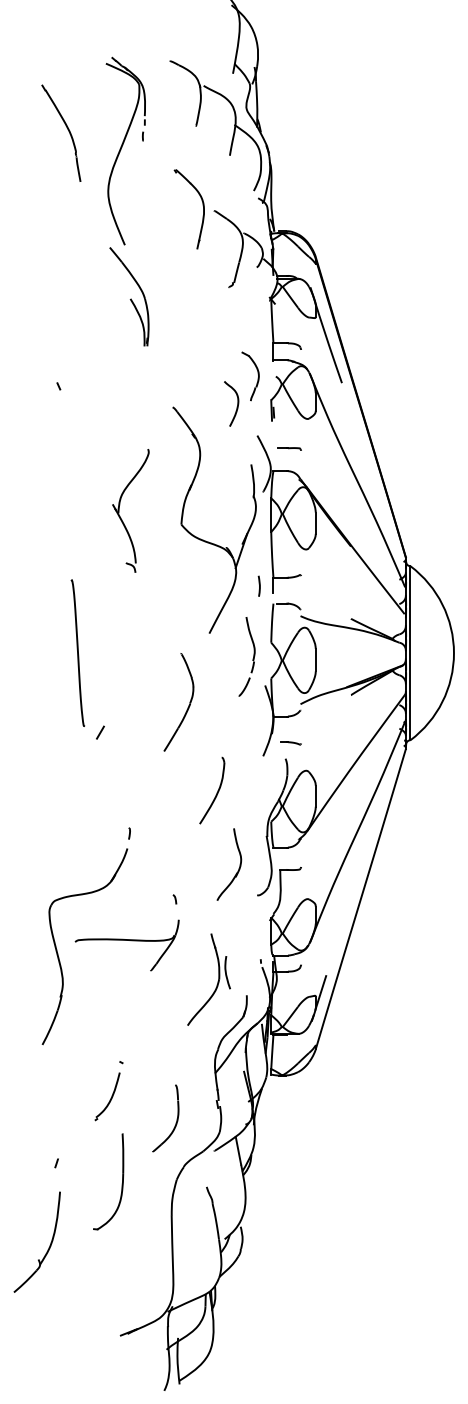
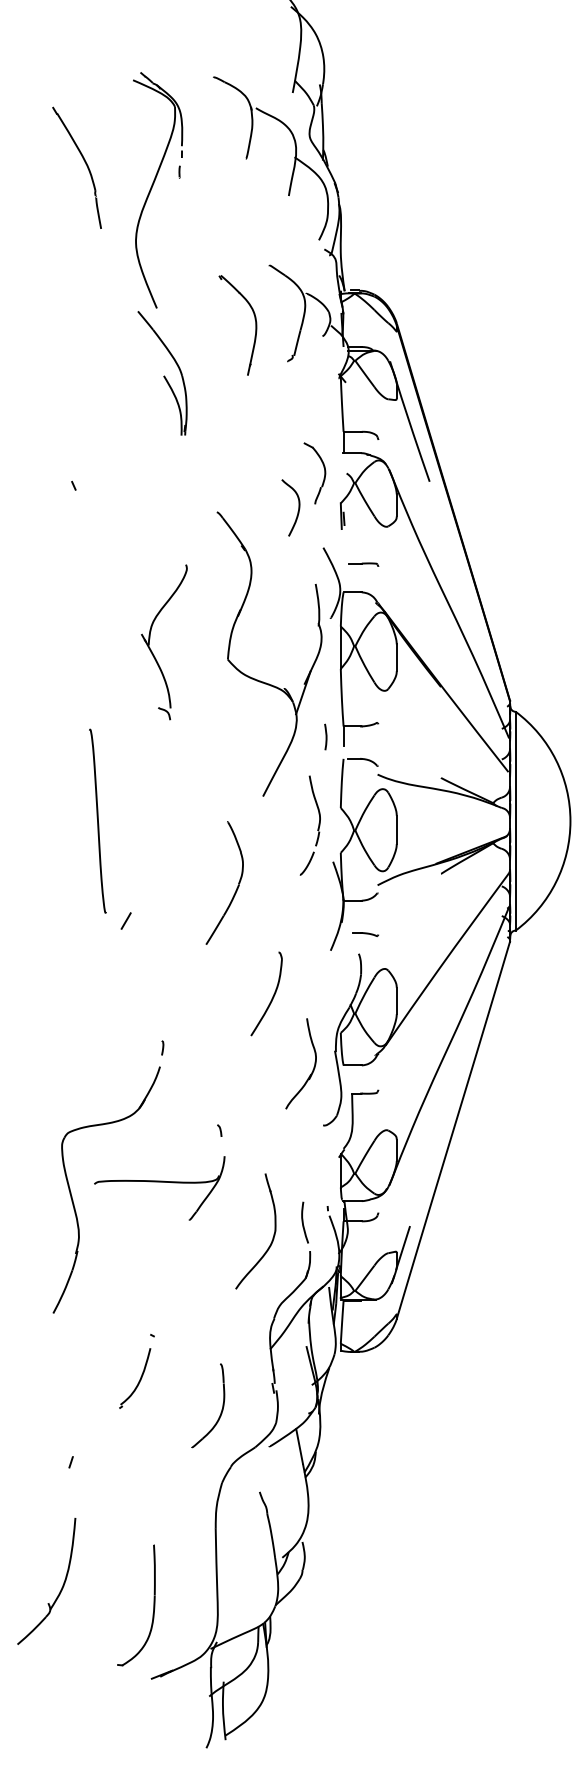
part: (203, 209) -> (255, 325), moved
part: (239, 866) -> (313, 1066), moved
curve: (226, 972) -> (303, 1222), moved
part: (122, 1181) -> (153, 1605), moved
part: (48, 1248) -> (60, 1589), moved

